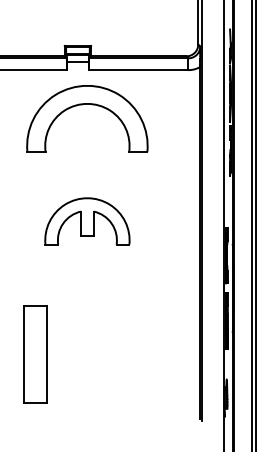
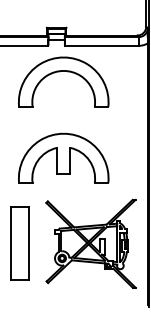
part: (87, 221) -> (63, 158), size x1.43
part: (124, 336) -> (91, 244), added
part: (35, 354) -> (19, 243), moved

